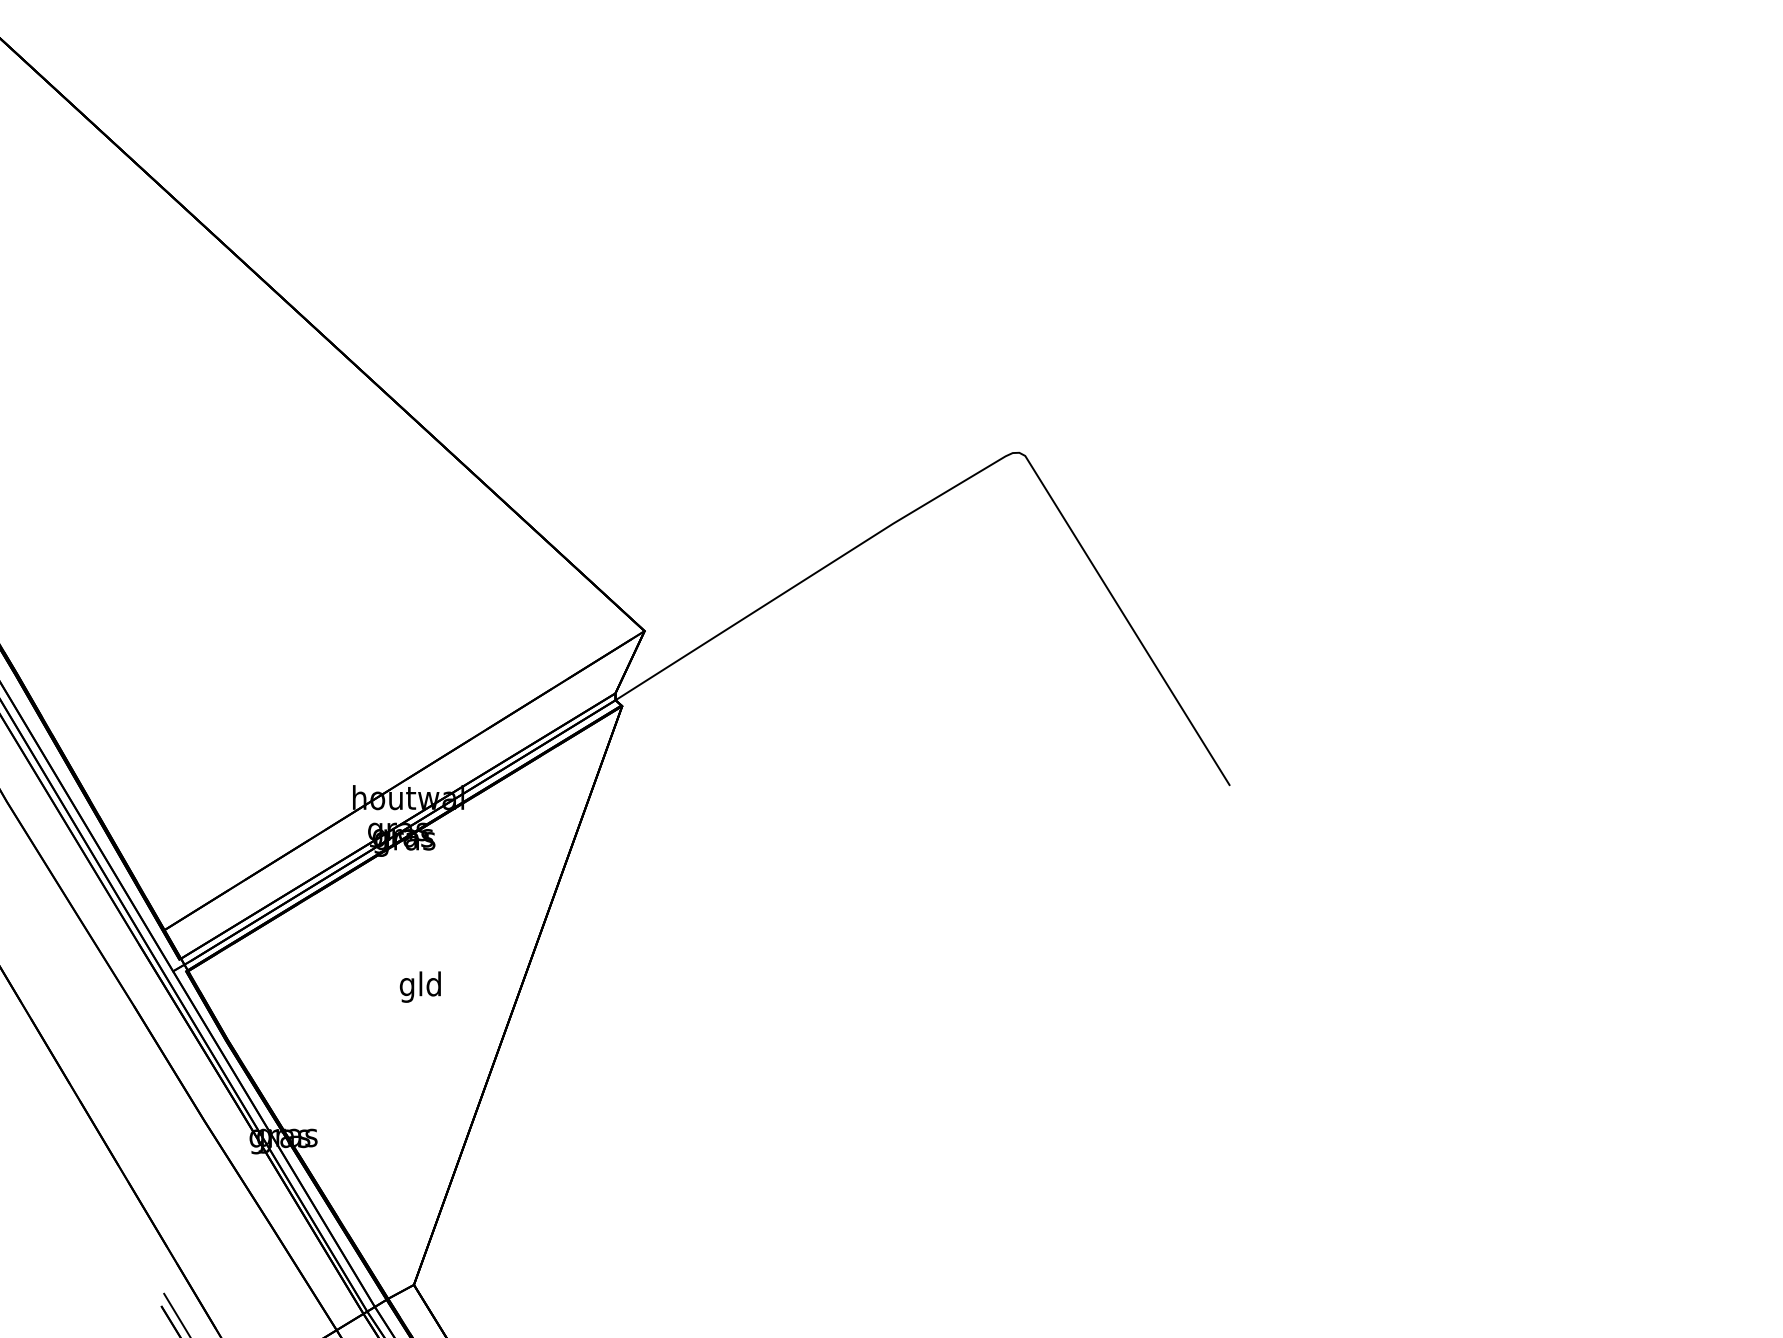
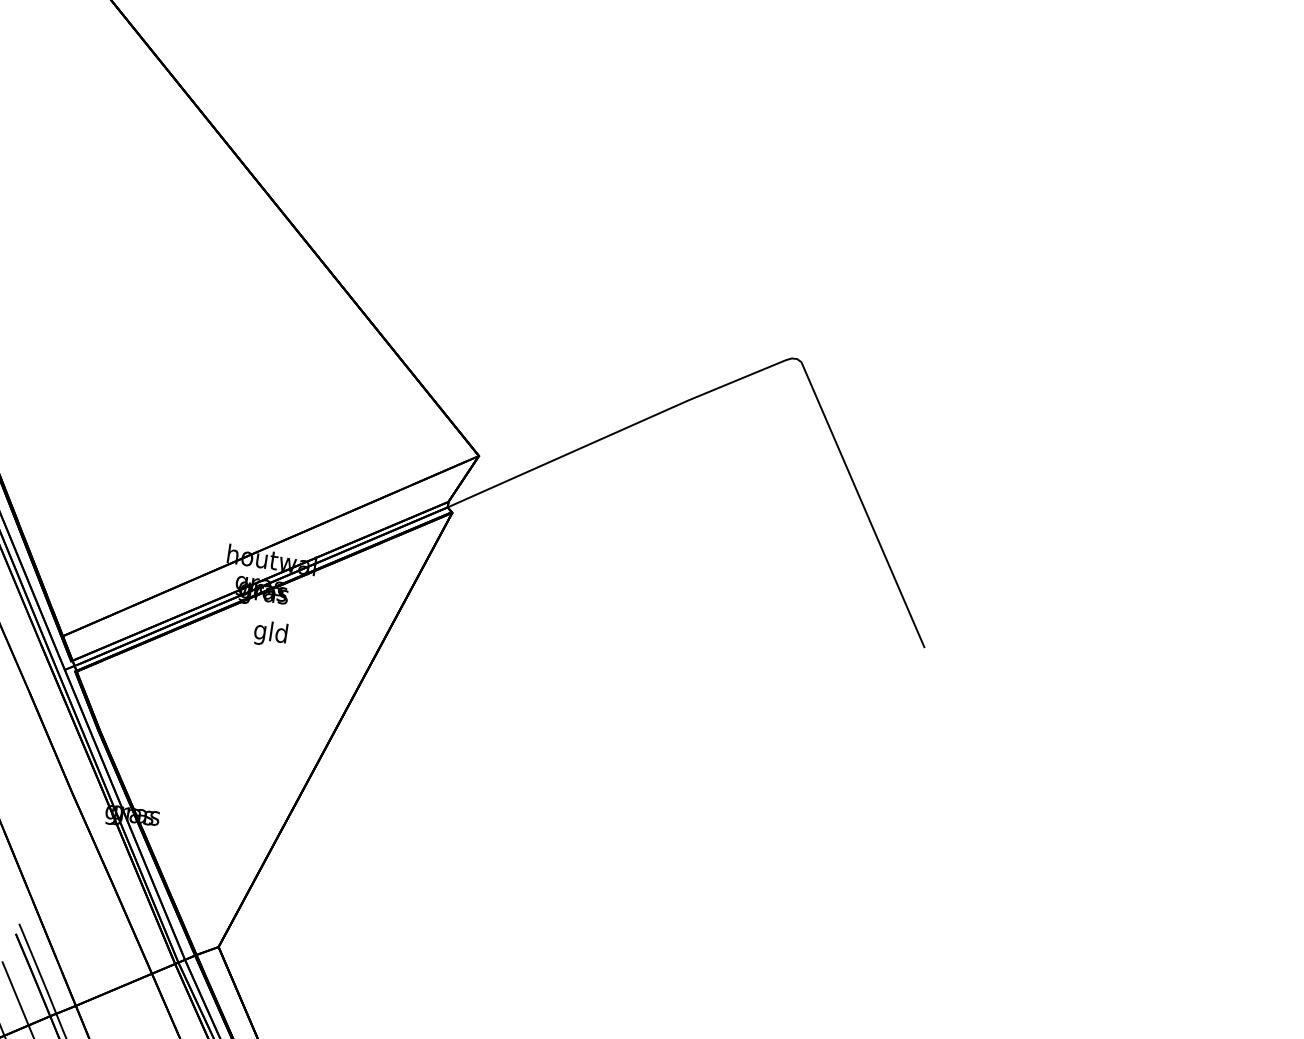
text: (419, 986) -> (269, 633), moved

